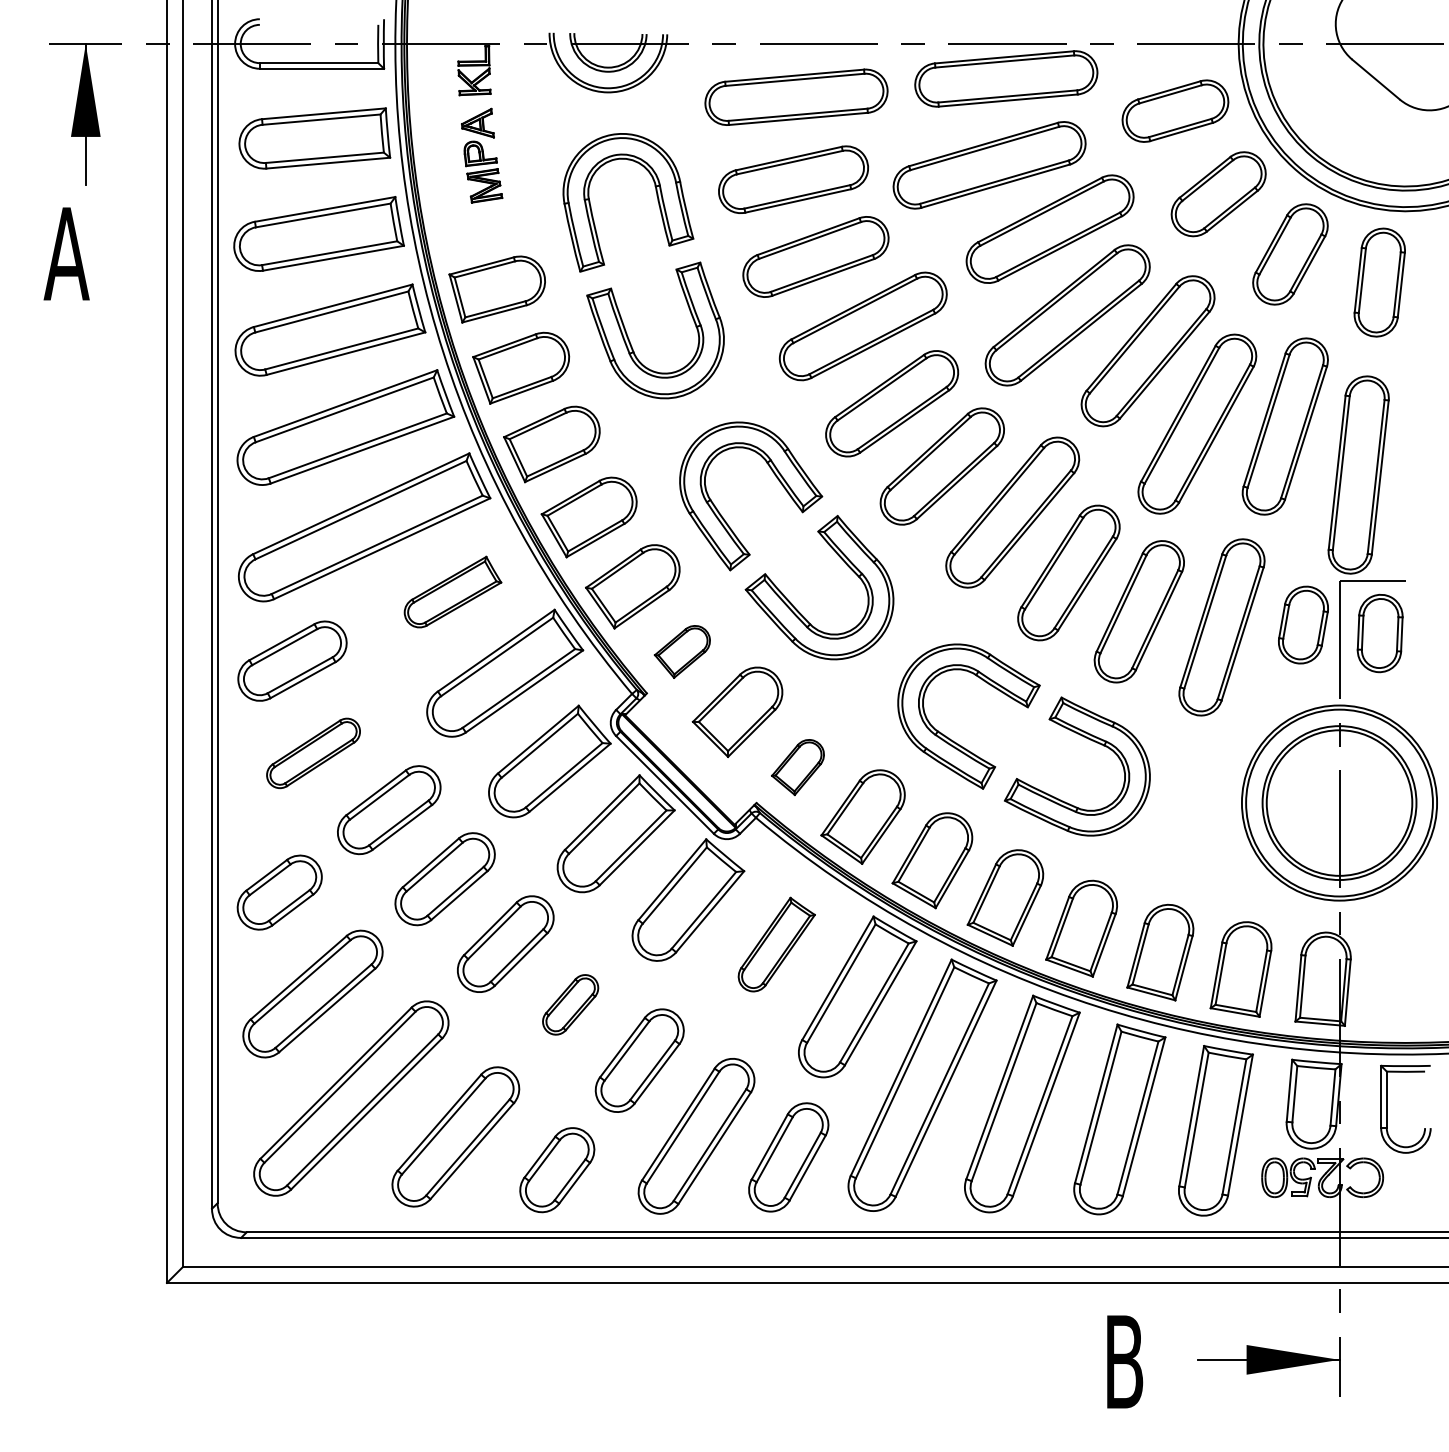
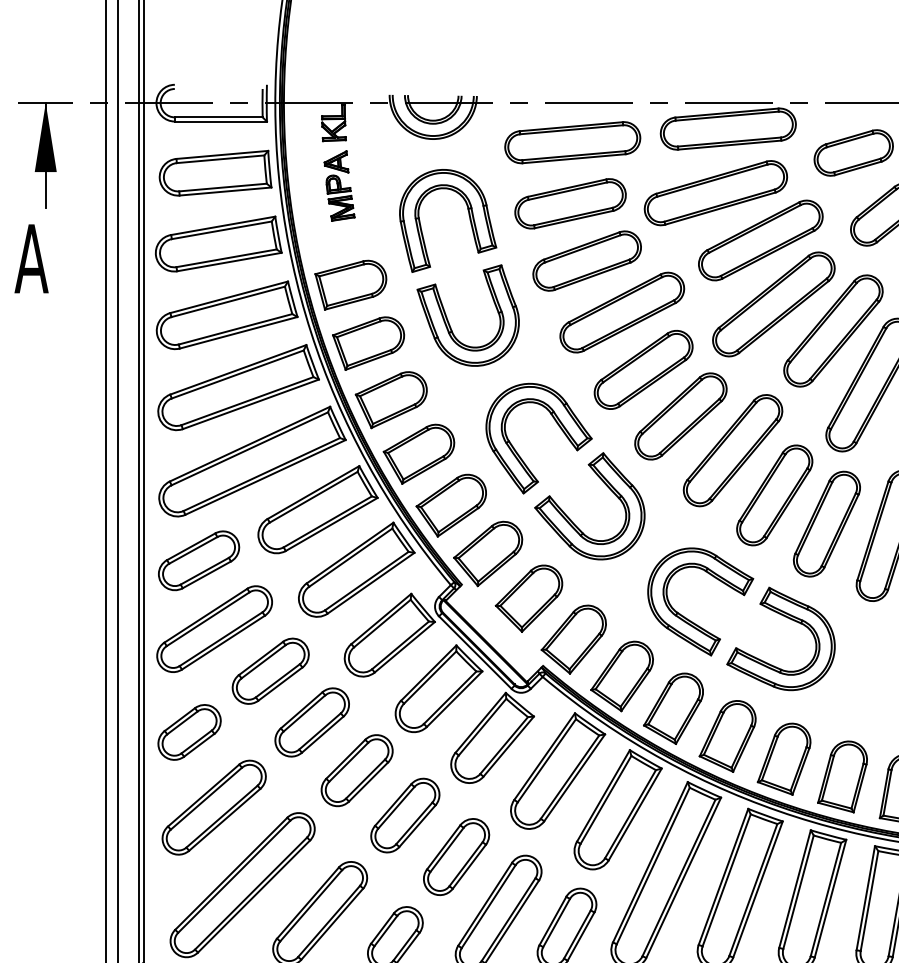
part: (452, 591) -> (317, 509), size x1.67
part: (682, 651) -> (488, 553), size x1.67
part: (313, 753) -> (214, 629), size x1.67
part: (797, 767) -> (573, 639), size x1.67
part: (776, 944) -> (557, 770), size x1.67
part: (570, 1004) -> (405, 815), size x1.67

